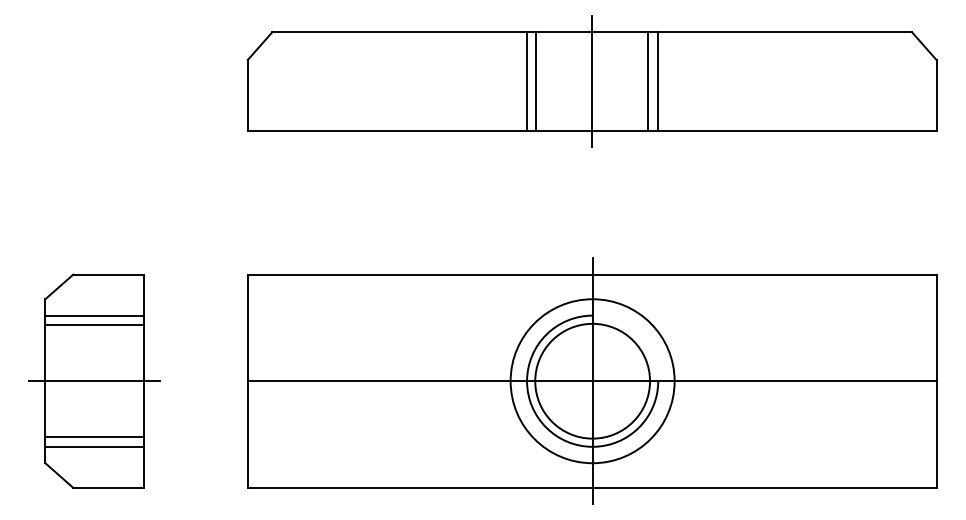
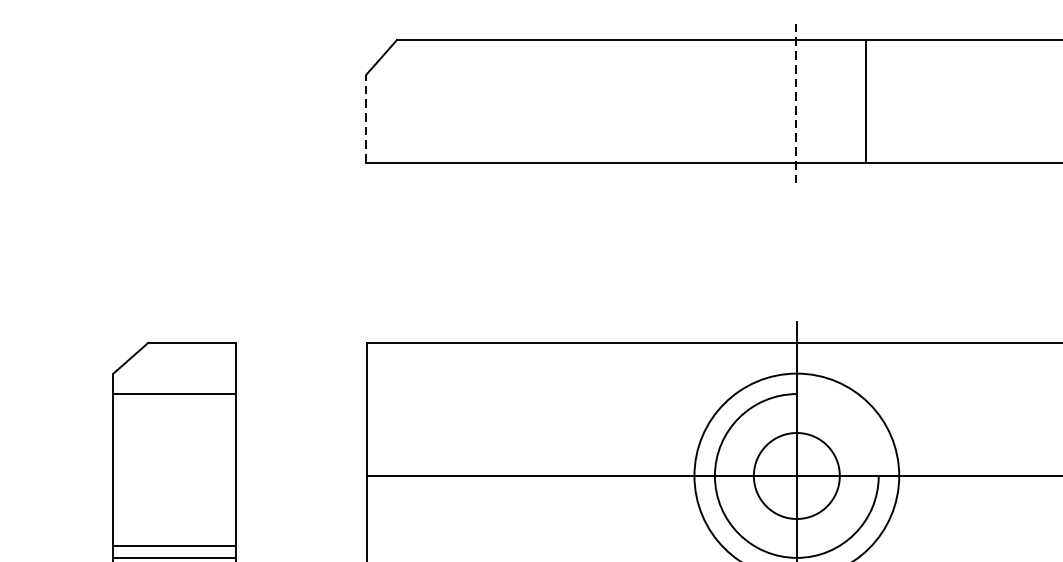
line: (526, 81) -> (714, 101), removed
line: (536, 81) -> (726, 101), removed
line: (592, 81) -> (796, 101), solid -> dashed
line: (657, 81) -> (877, 101), removed
line: (247, 94) -> (365, 117), solid -> dashed
line: (94, 325) -> (174, 406), removed
circle: (592, 380) -> (796, 475), size x0.6
line: (94, 381) -> (174, 476), removed

